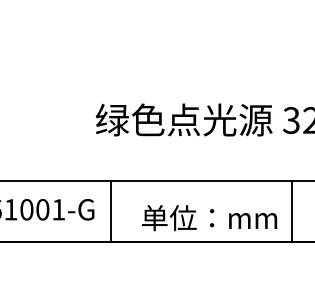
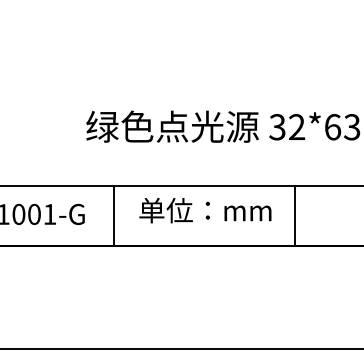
line: (111, 211) -> (114, 216), moved
line: (292, 211) -> (295, 216), moved
text: (209, 217) -> (205, 210), moved

